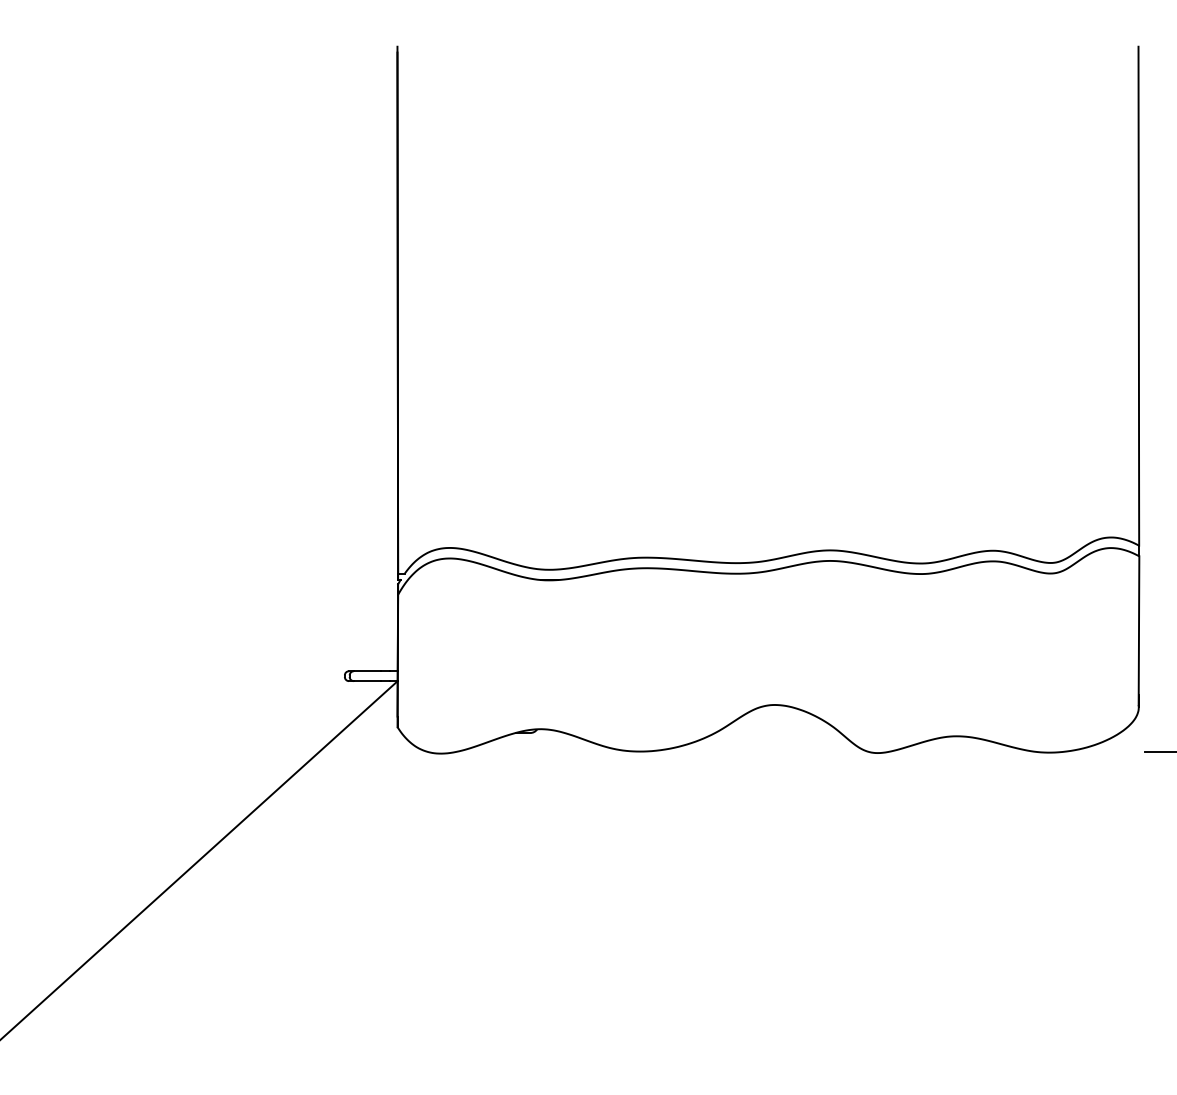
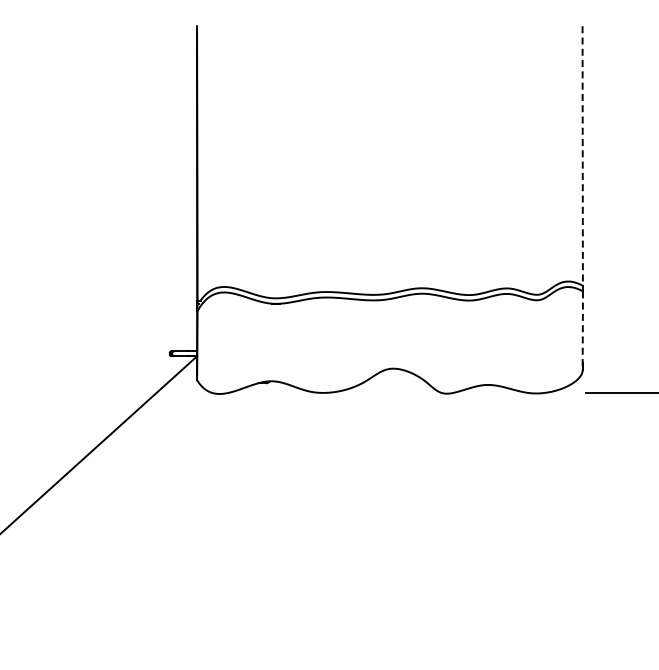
line: (1138, 297) -> (582, 156), solid -> dashed
line: (1138, 631) -> (582, 330), solid -> dashed

